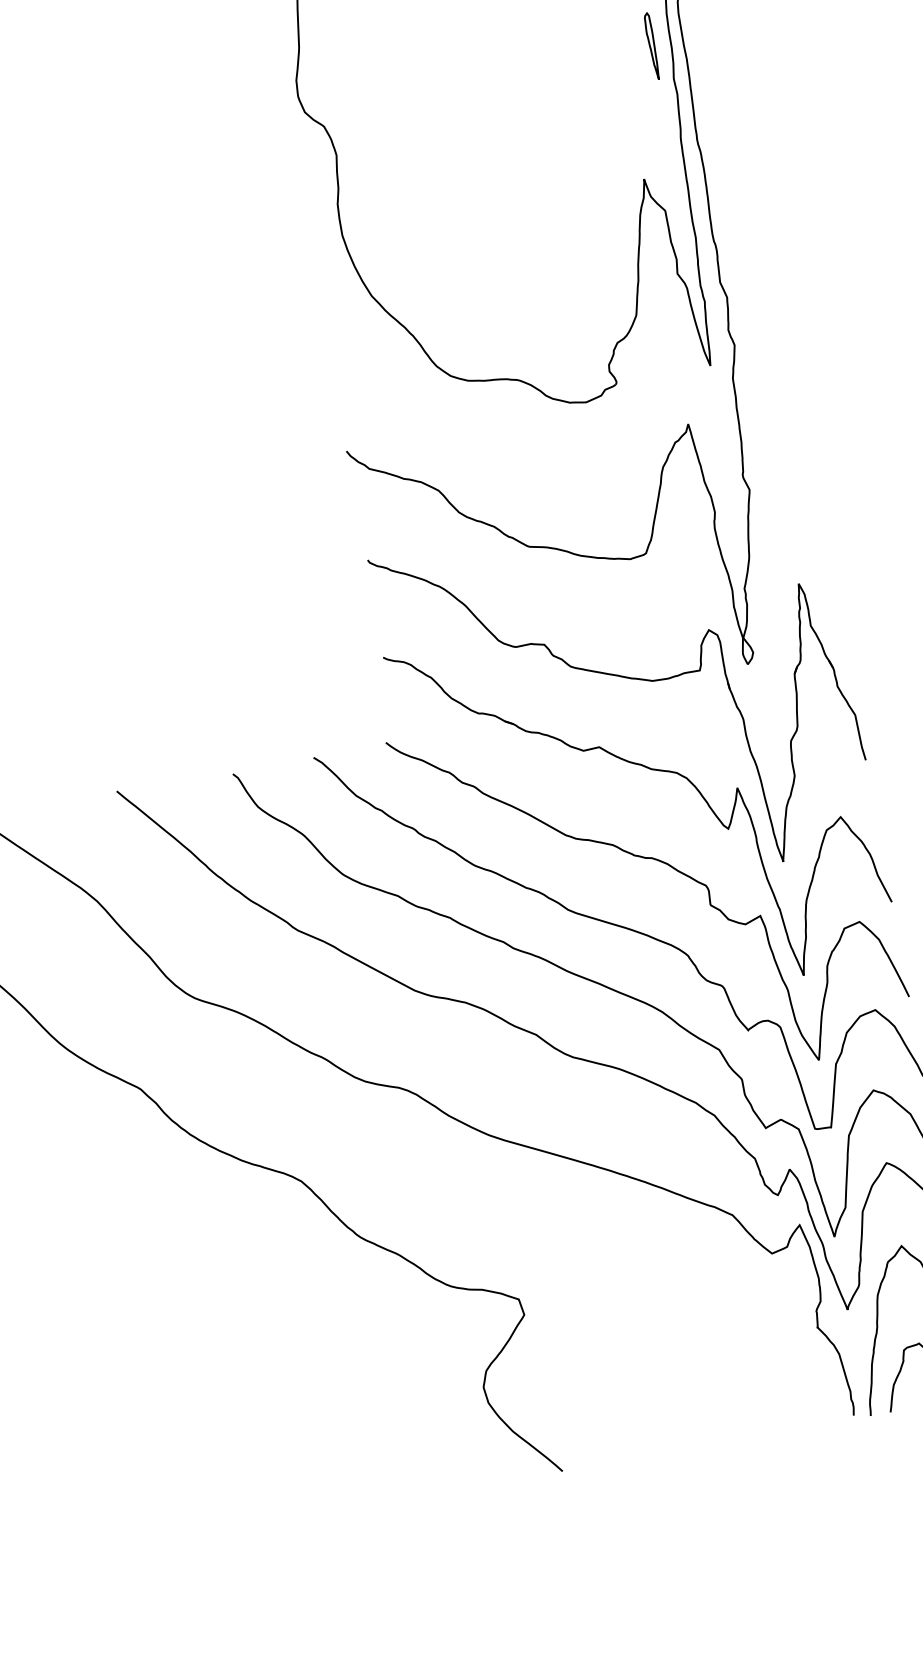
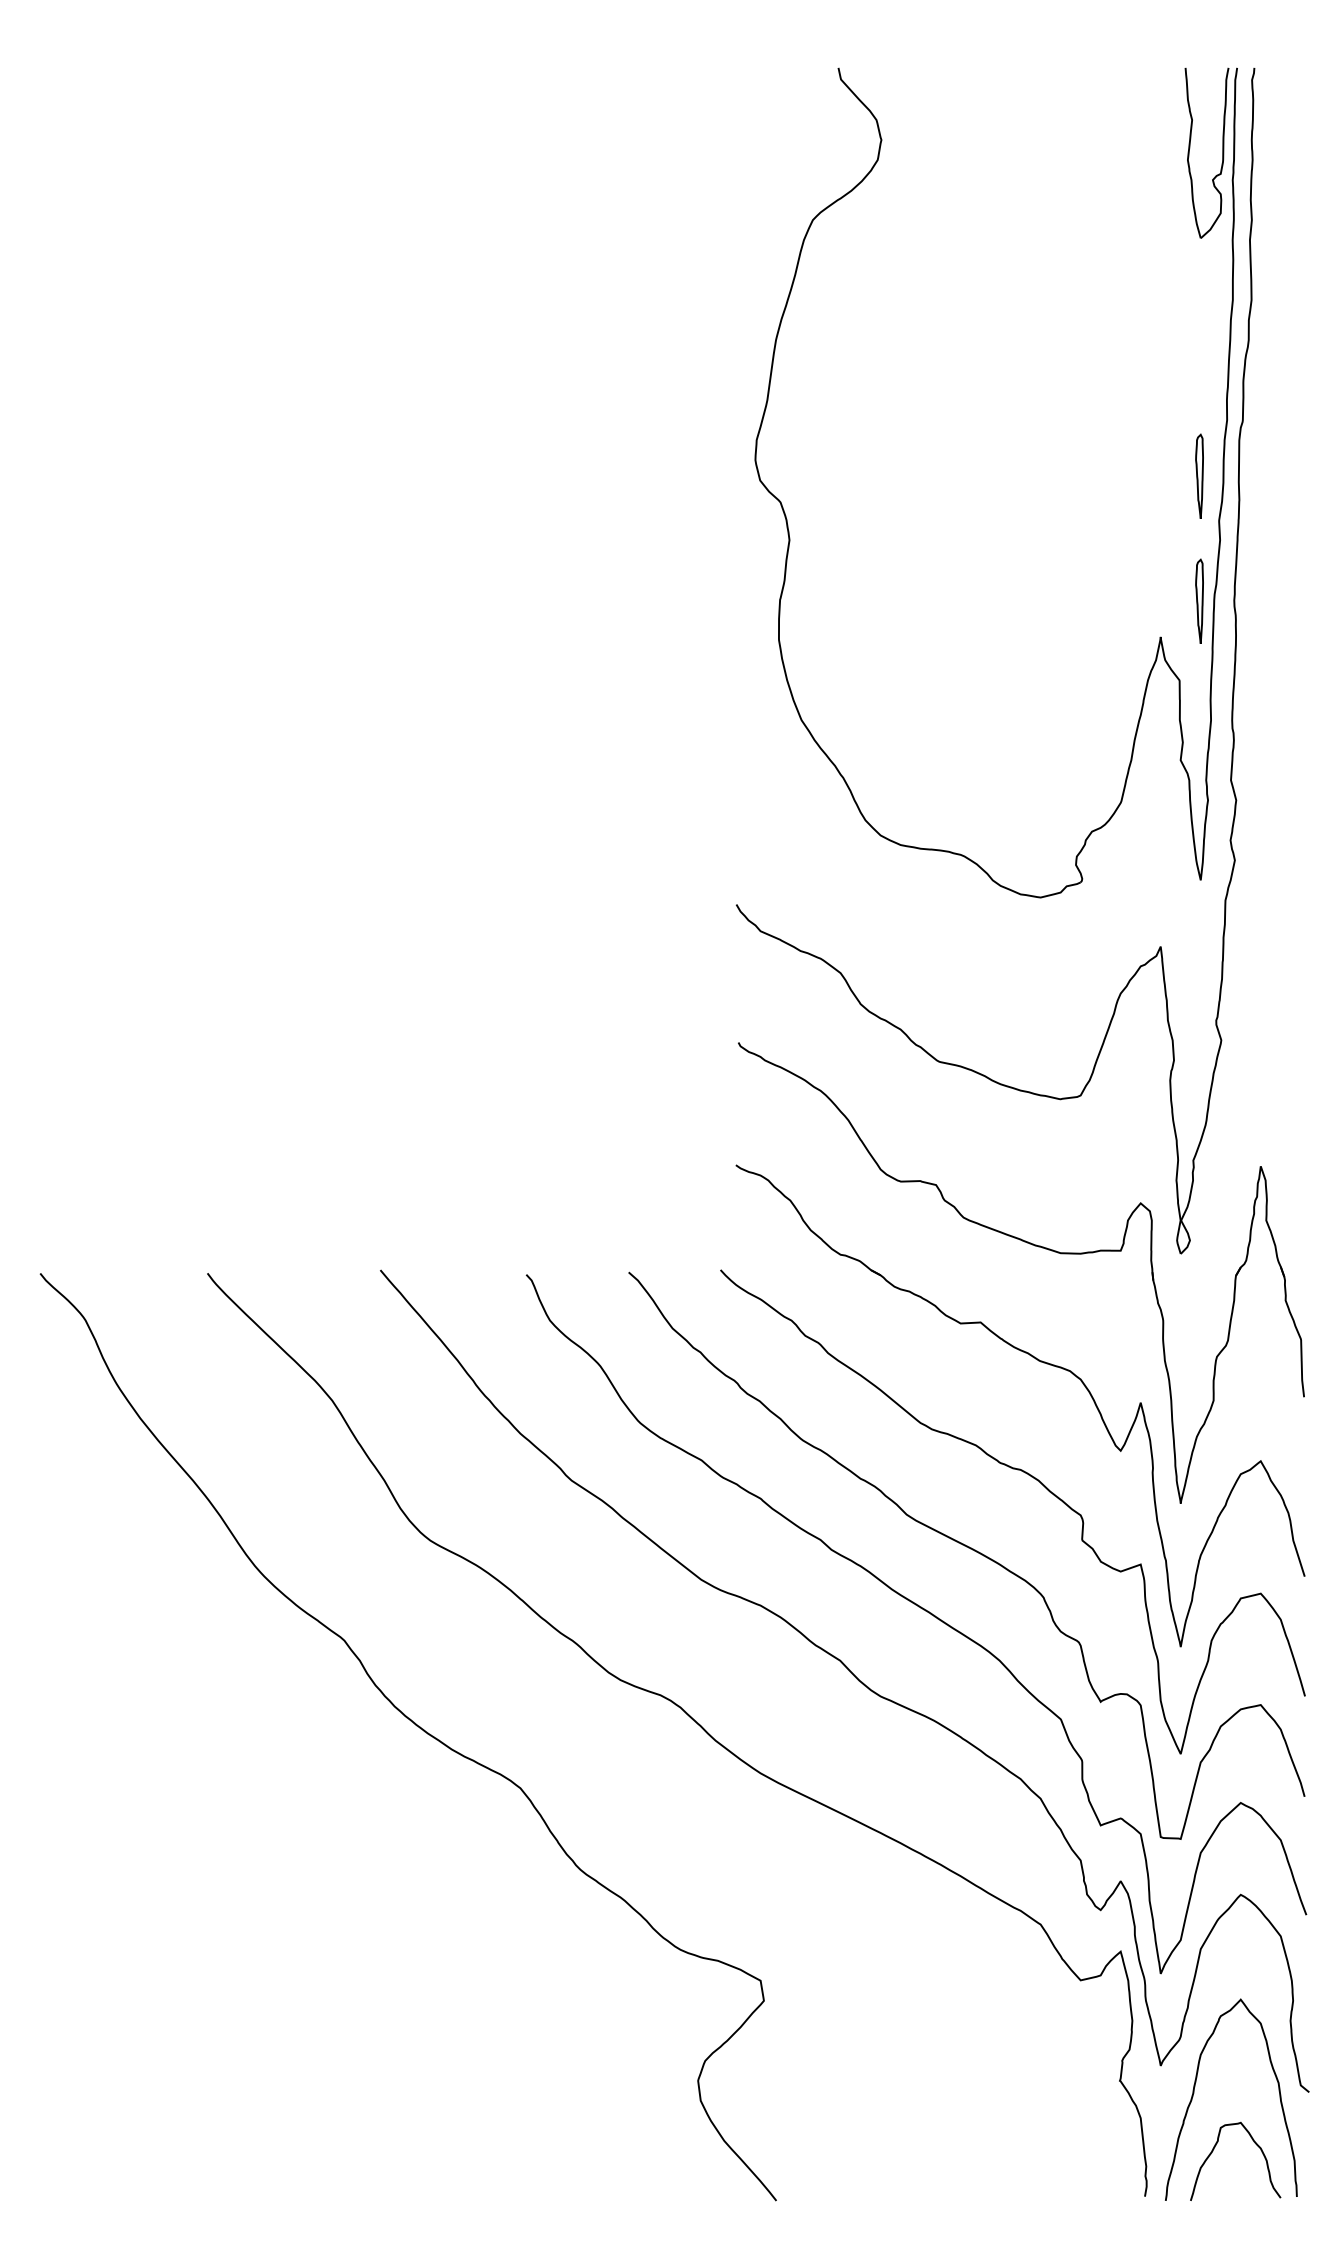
part: (669, 144) -> (1199, 600), added

